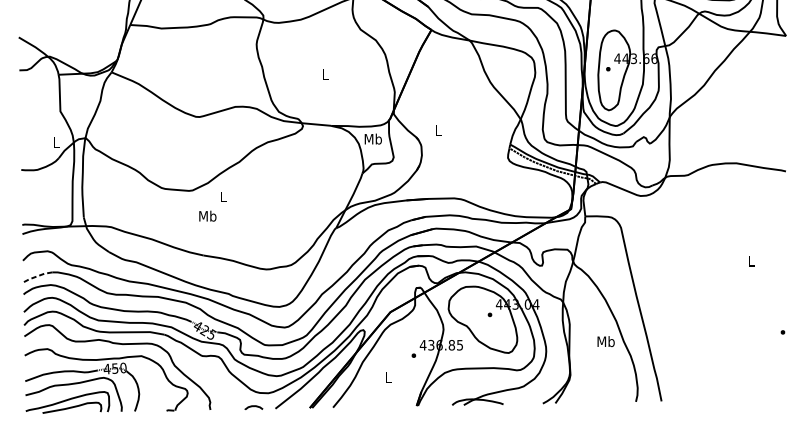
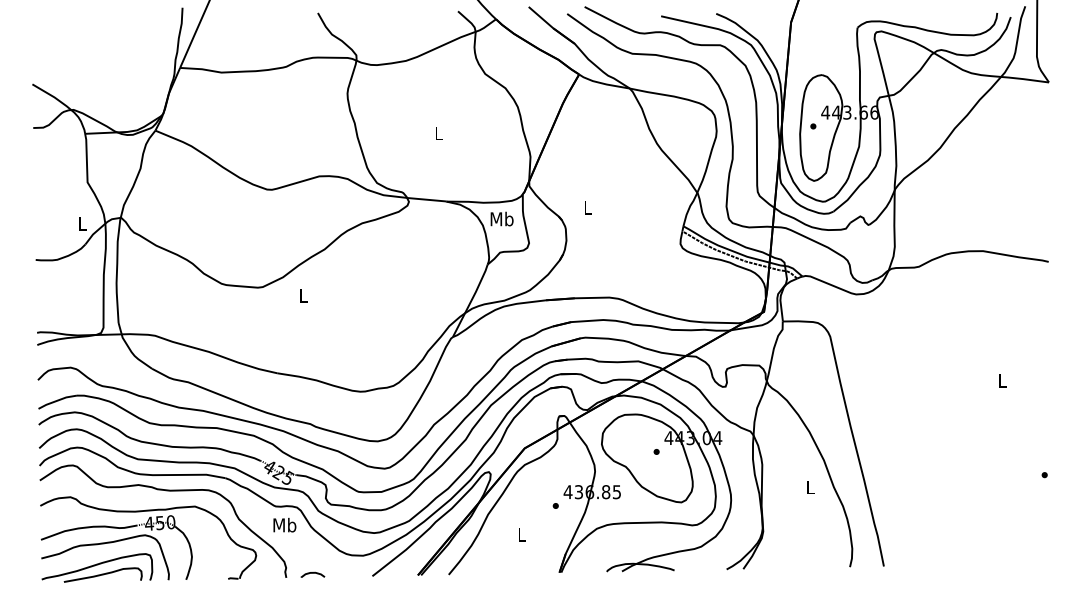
text: (207, 216) -> (284, 525), moved
line: (37, 276) -> (57, 400), dashed -> solid
text: (606, 341) -> (810, 487), Mb -> L
curve: (253, 406) -> (312, 573), moved

